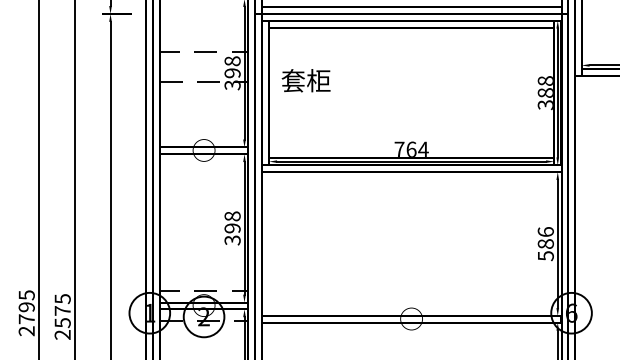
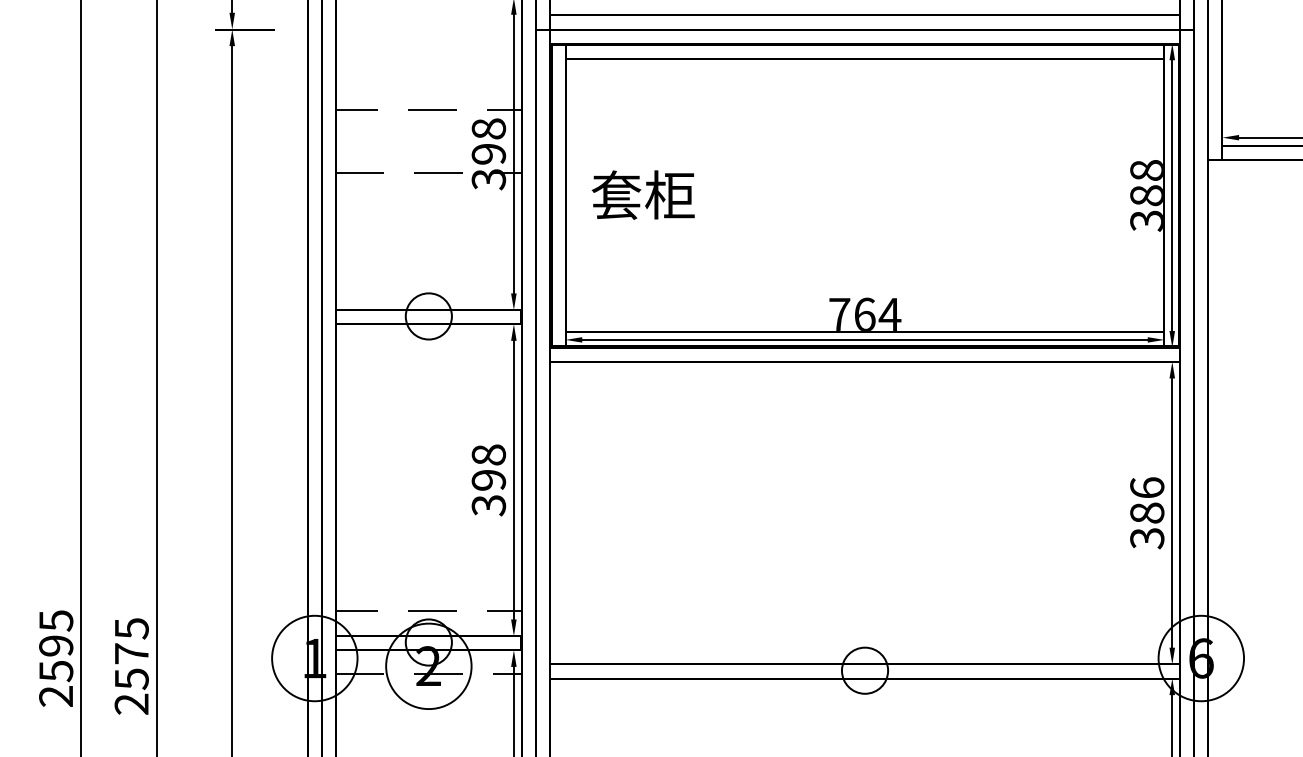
text: (305, 80) -> (642, 194), moved
text: (545, 255) -> (1146, 537), 586 -> 386
text: (26, 319) -> (55, 671), 2795 -> 2595

